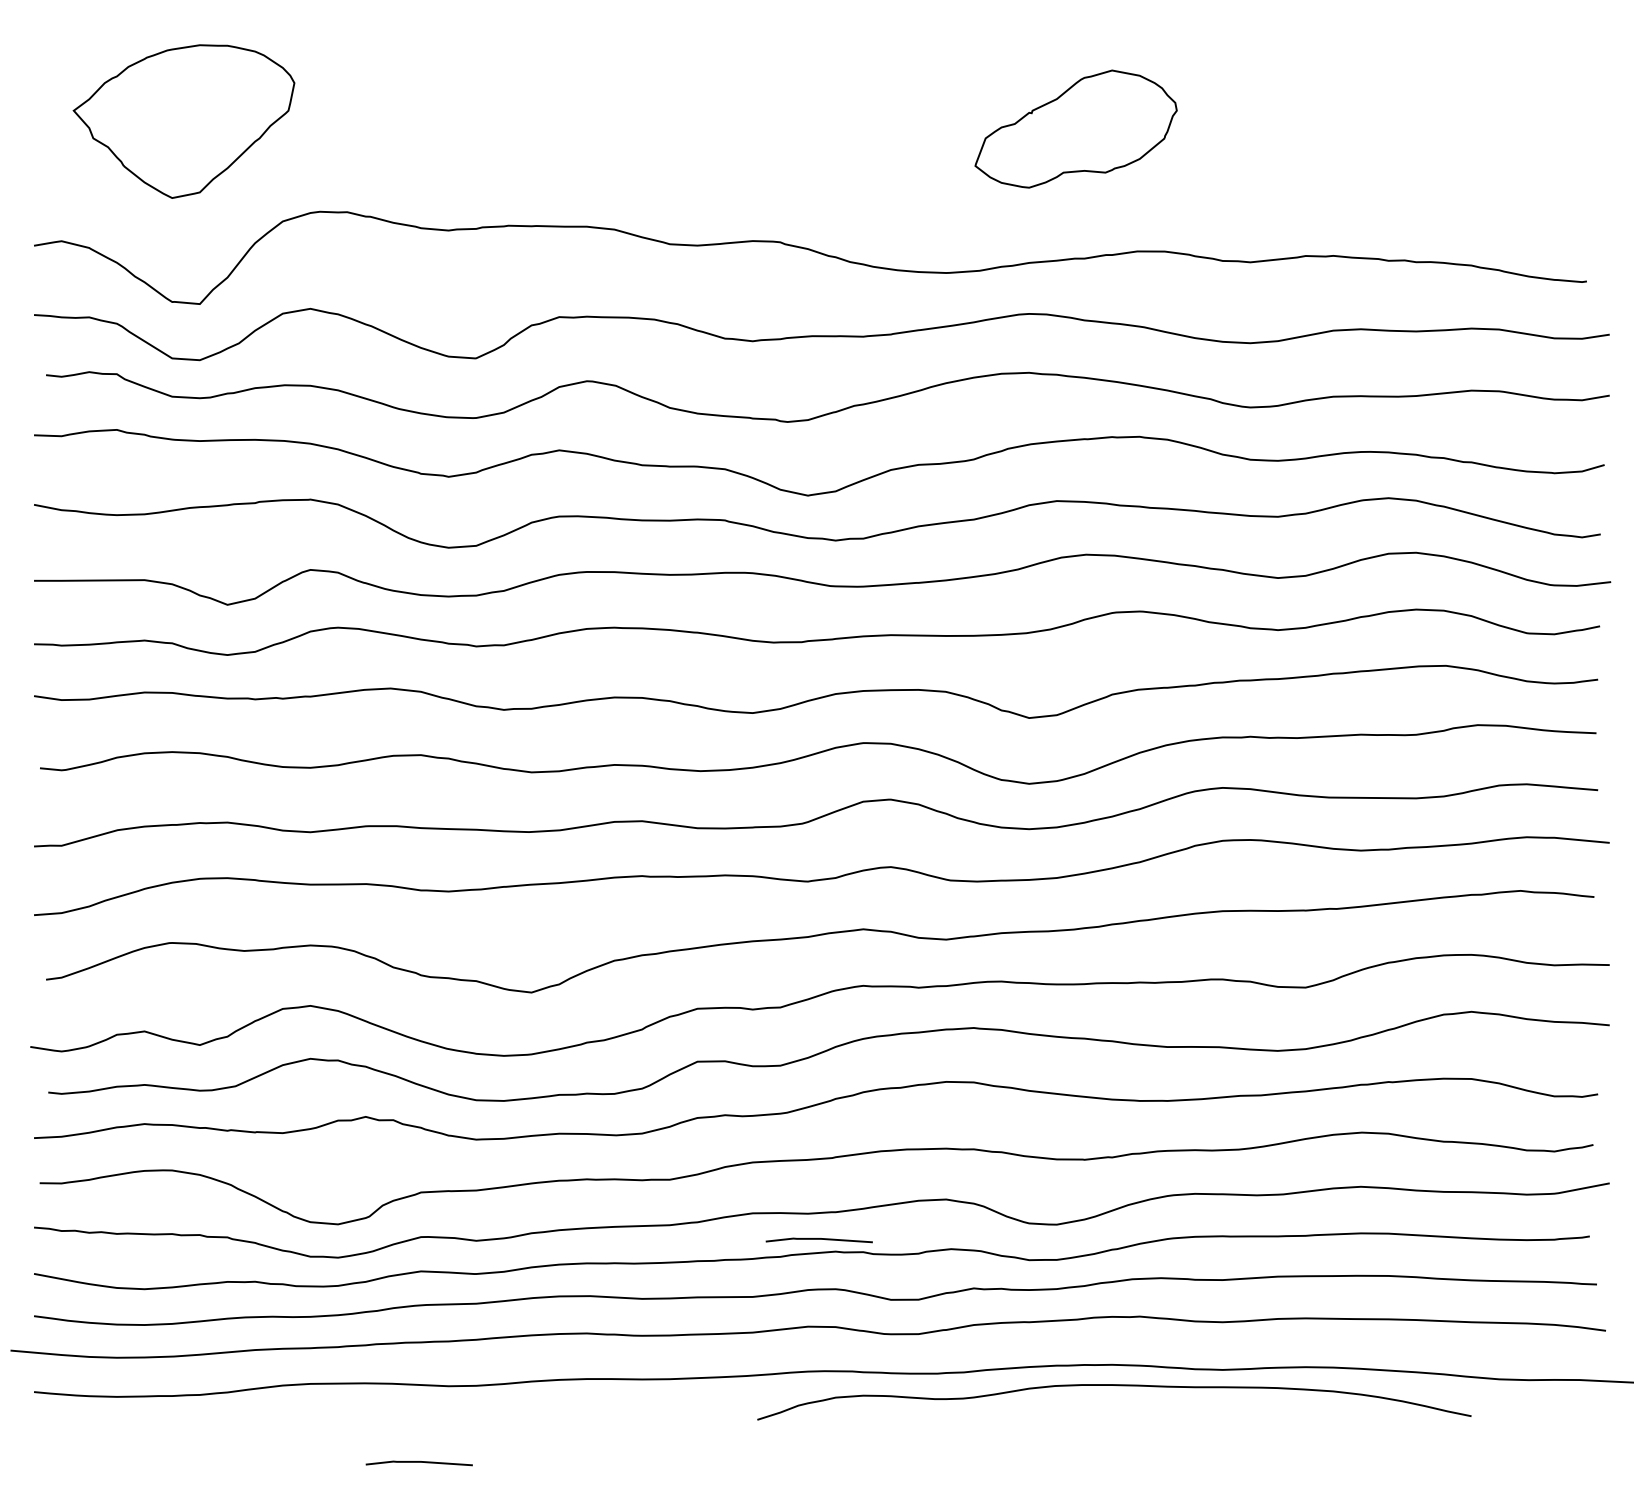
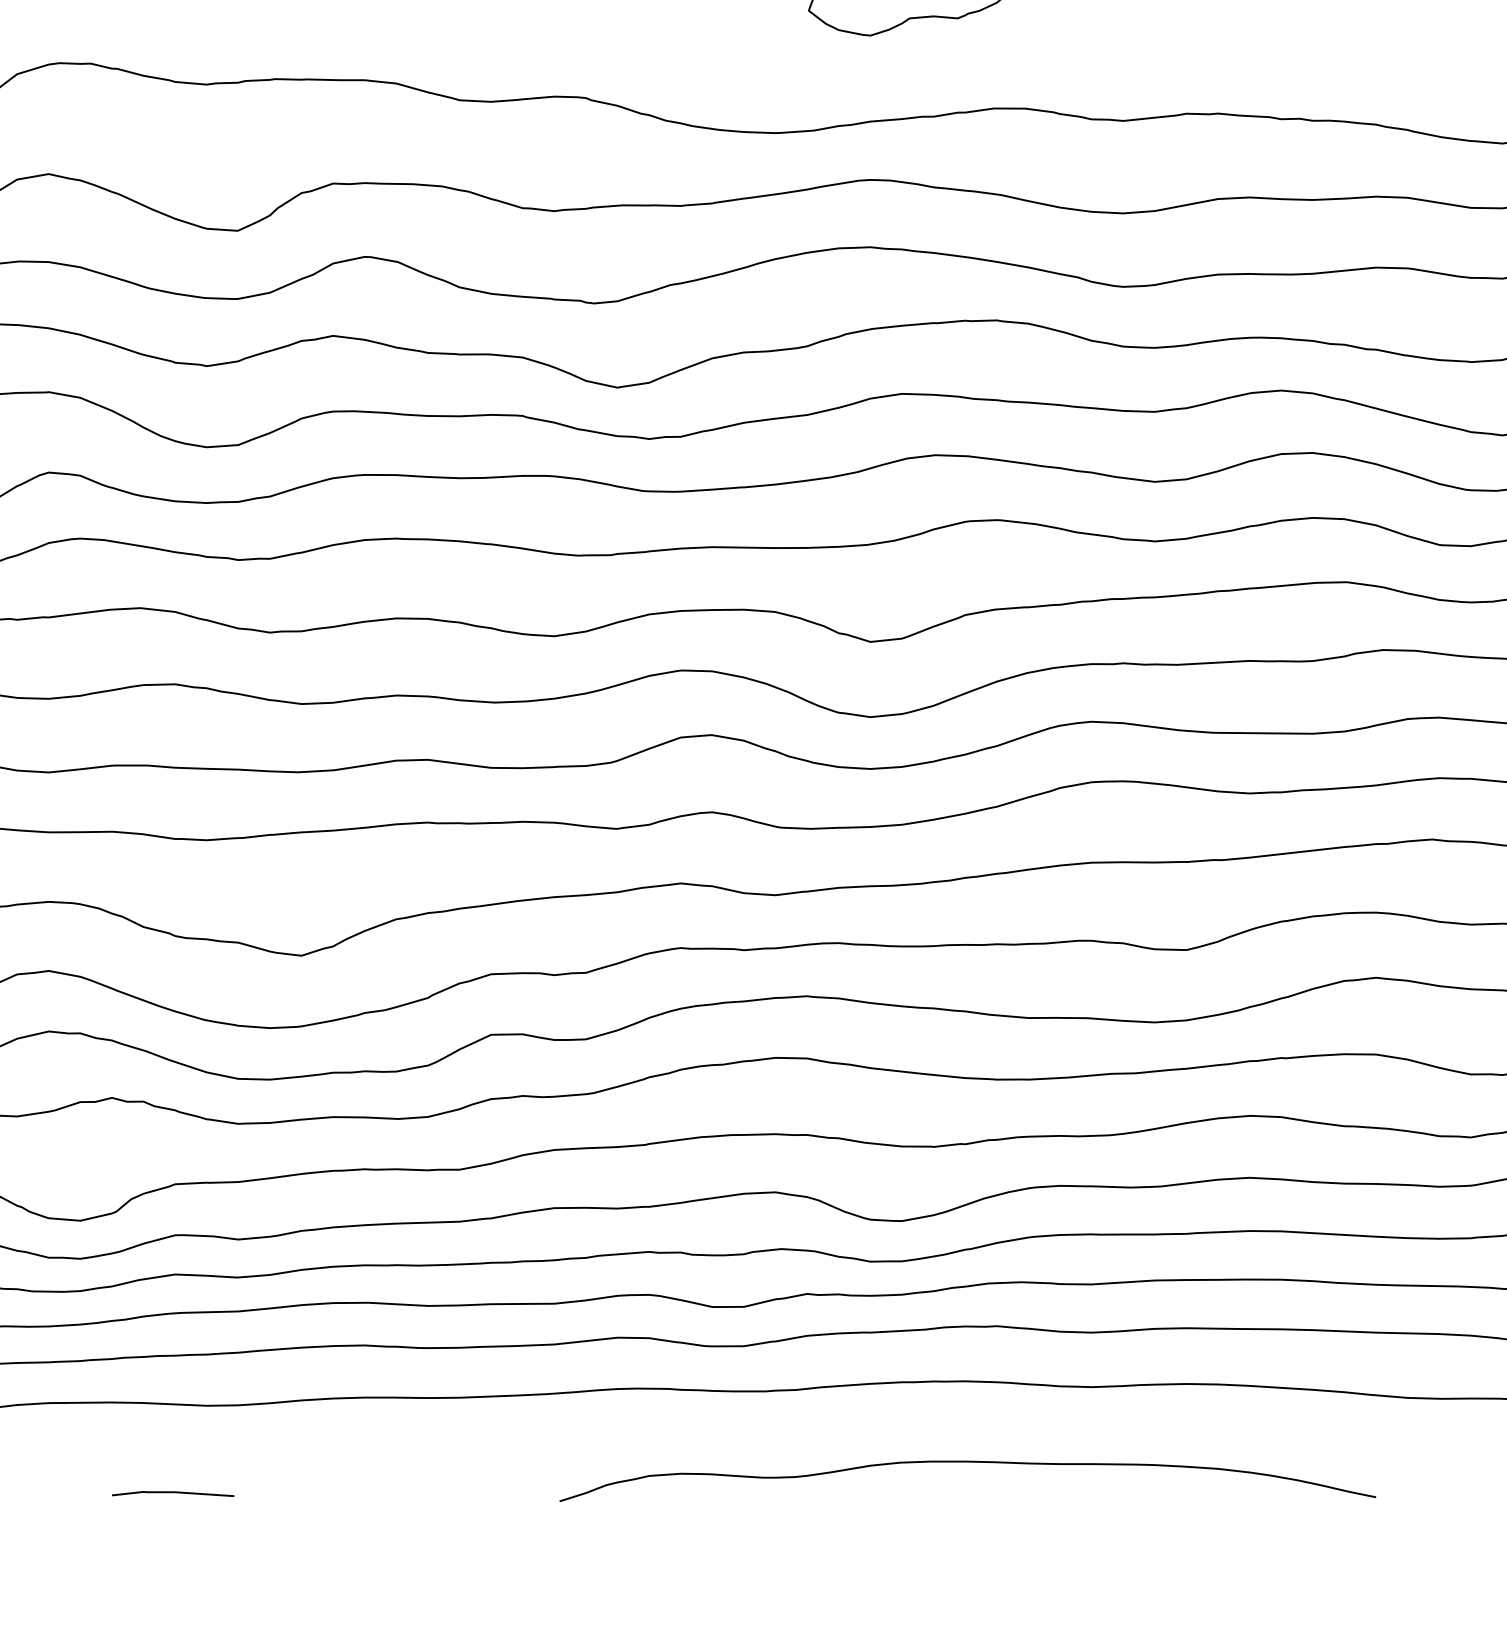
line: (818, 1239) -> (629, 1238), removed
curve: (1118, 1386) -> (972, 1463), moved

